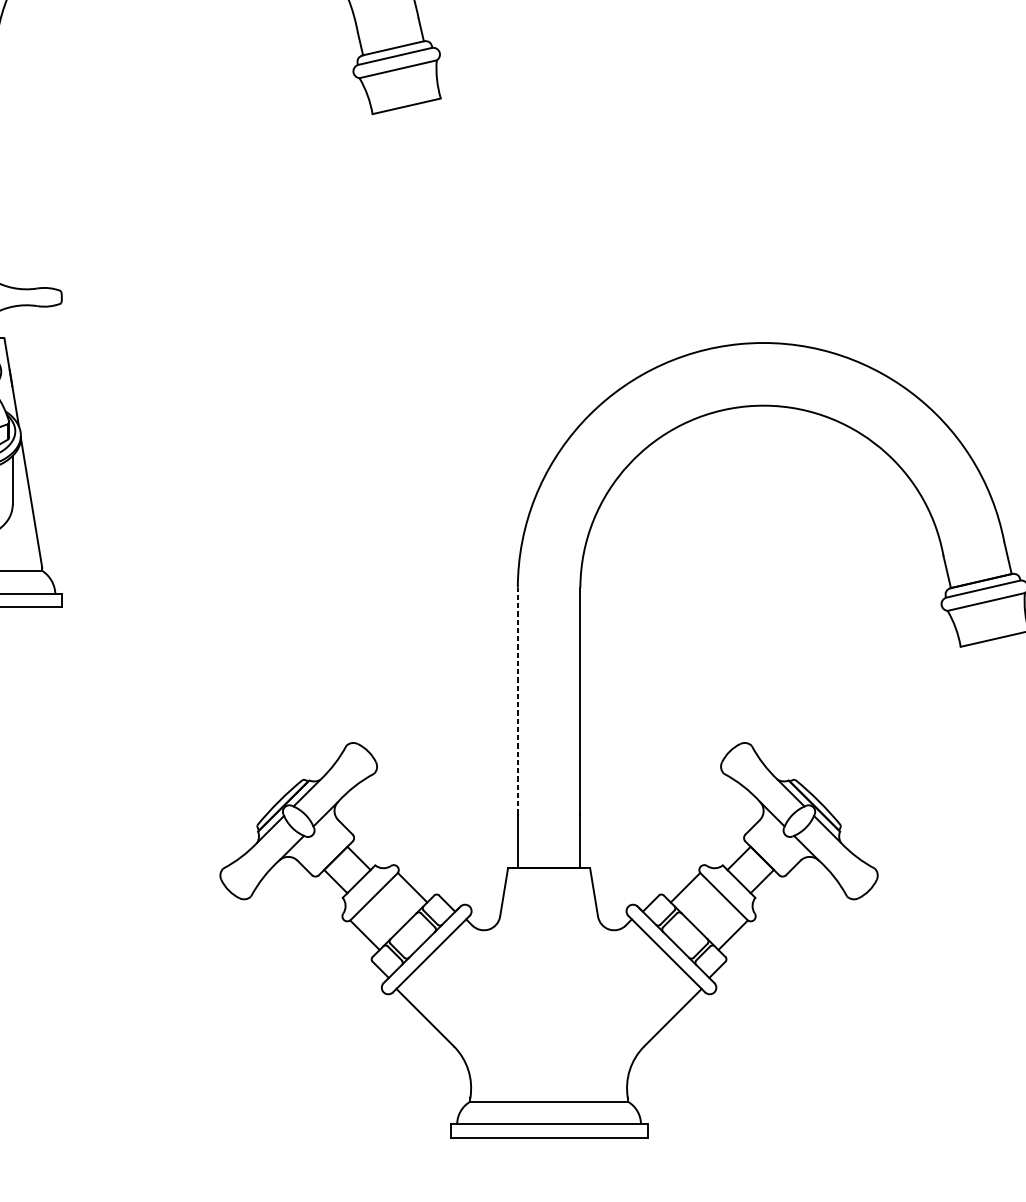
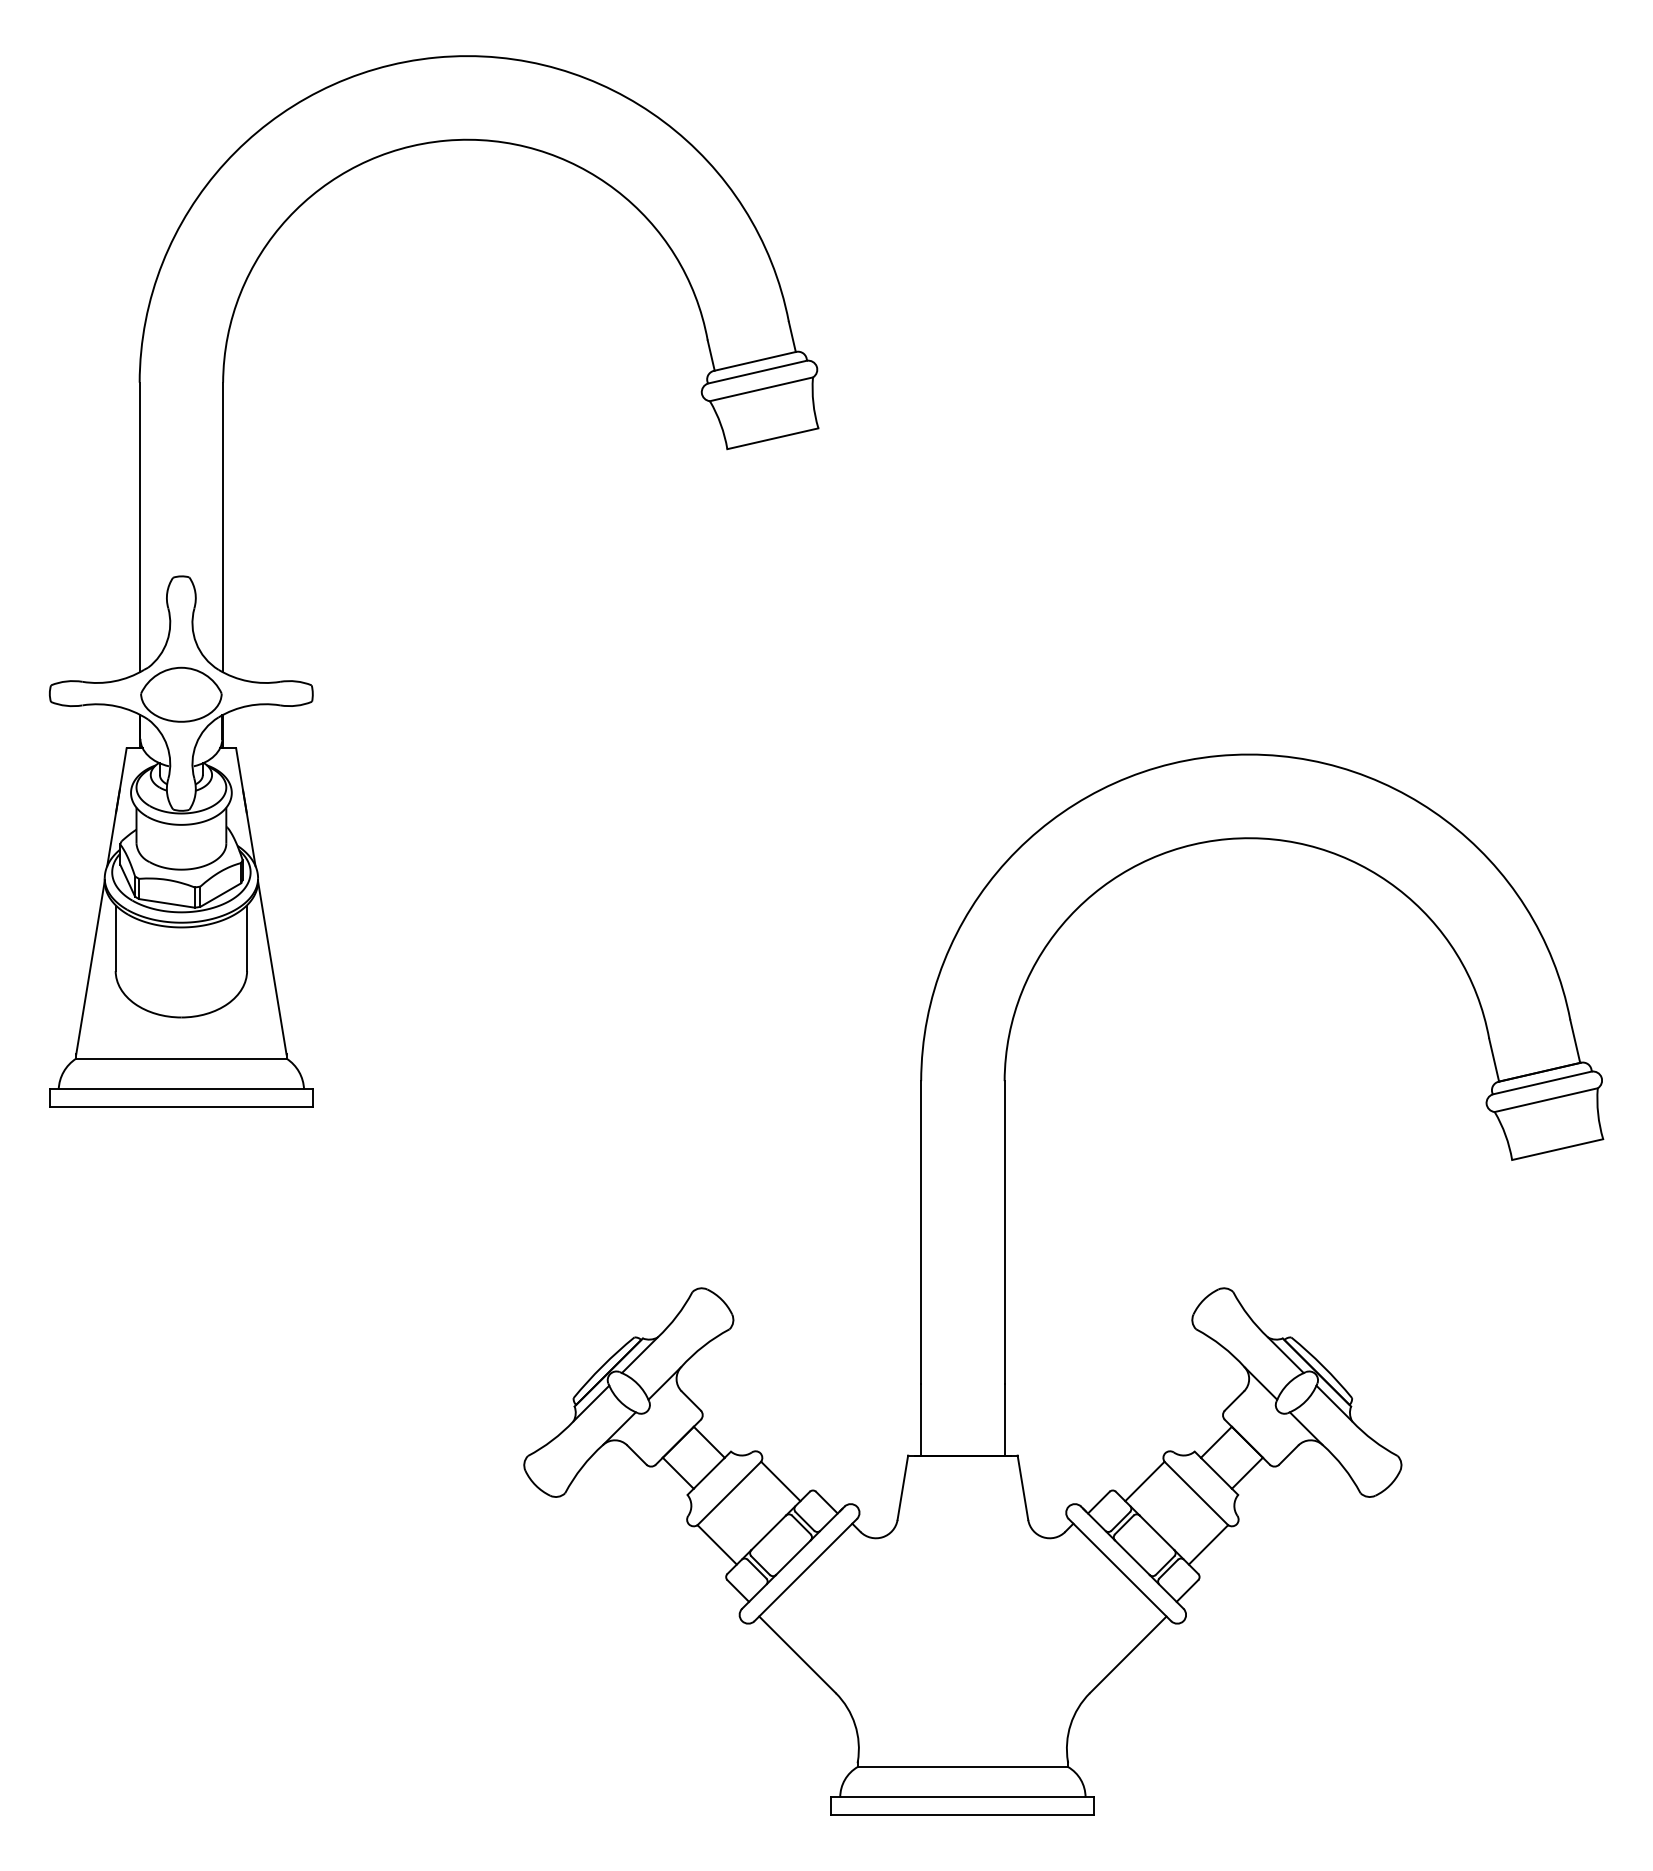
line: (518, 700) -> (921, 1231), dashed -> solid

